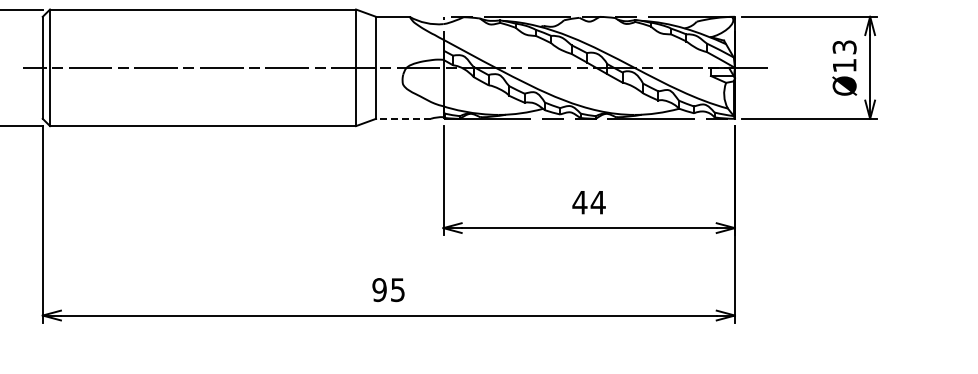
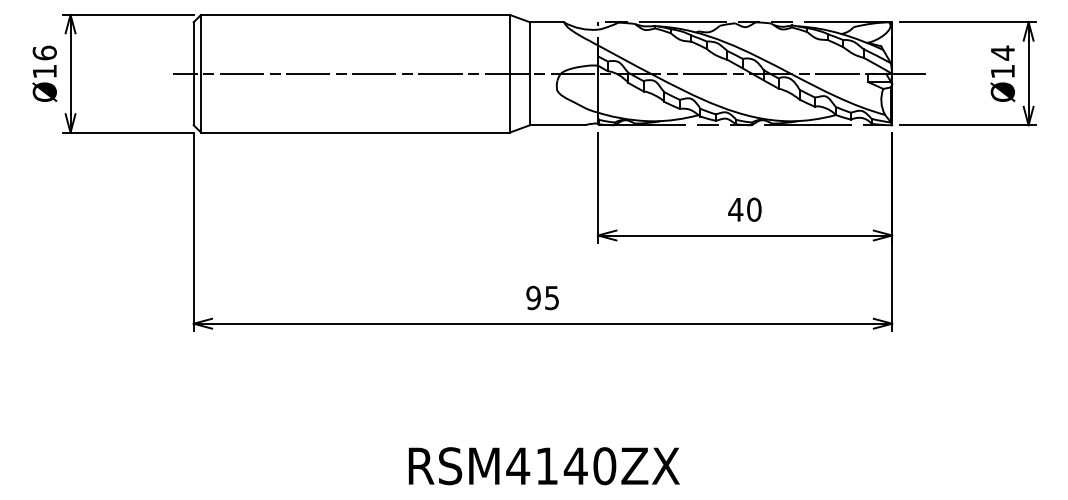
text: (844, 46) -> (1002, 52), Ø13 -> Ø14
line: (403, 119) -> (557, 125), dashed -> solid
text: (597, 202) -> (753, 209), 44 -> 40

